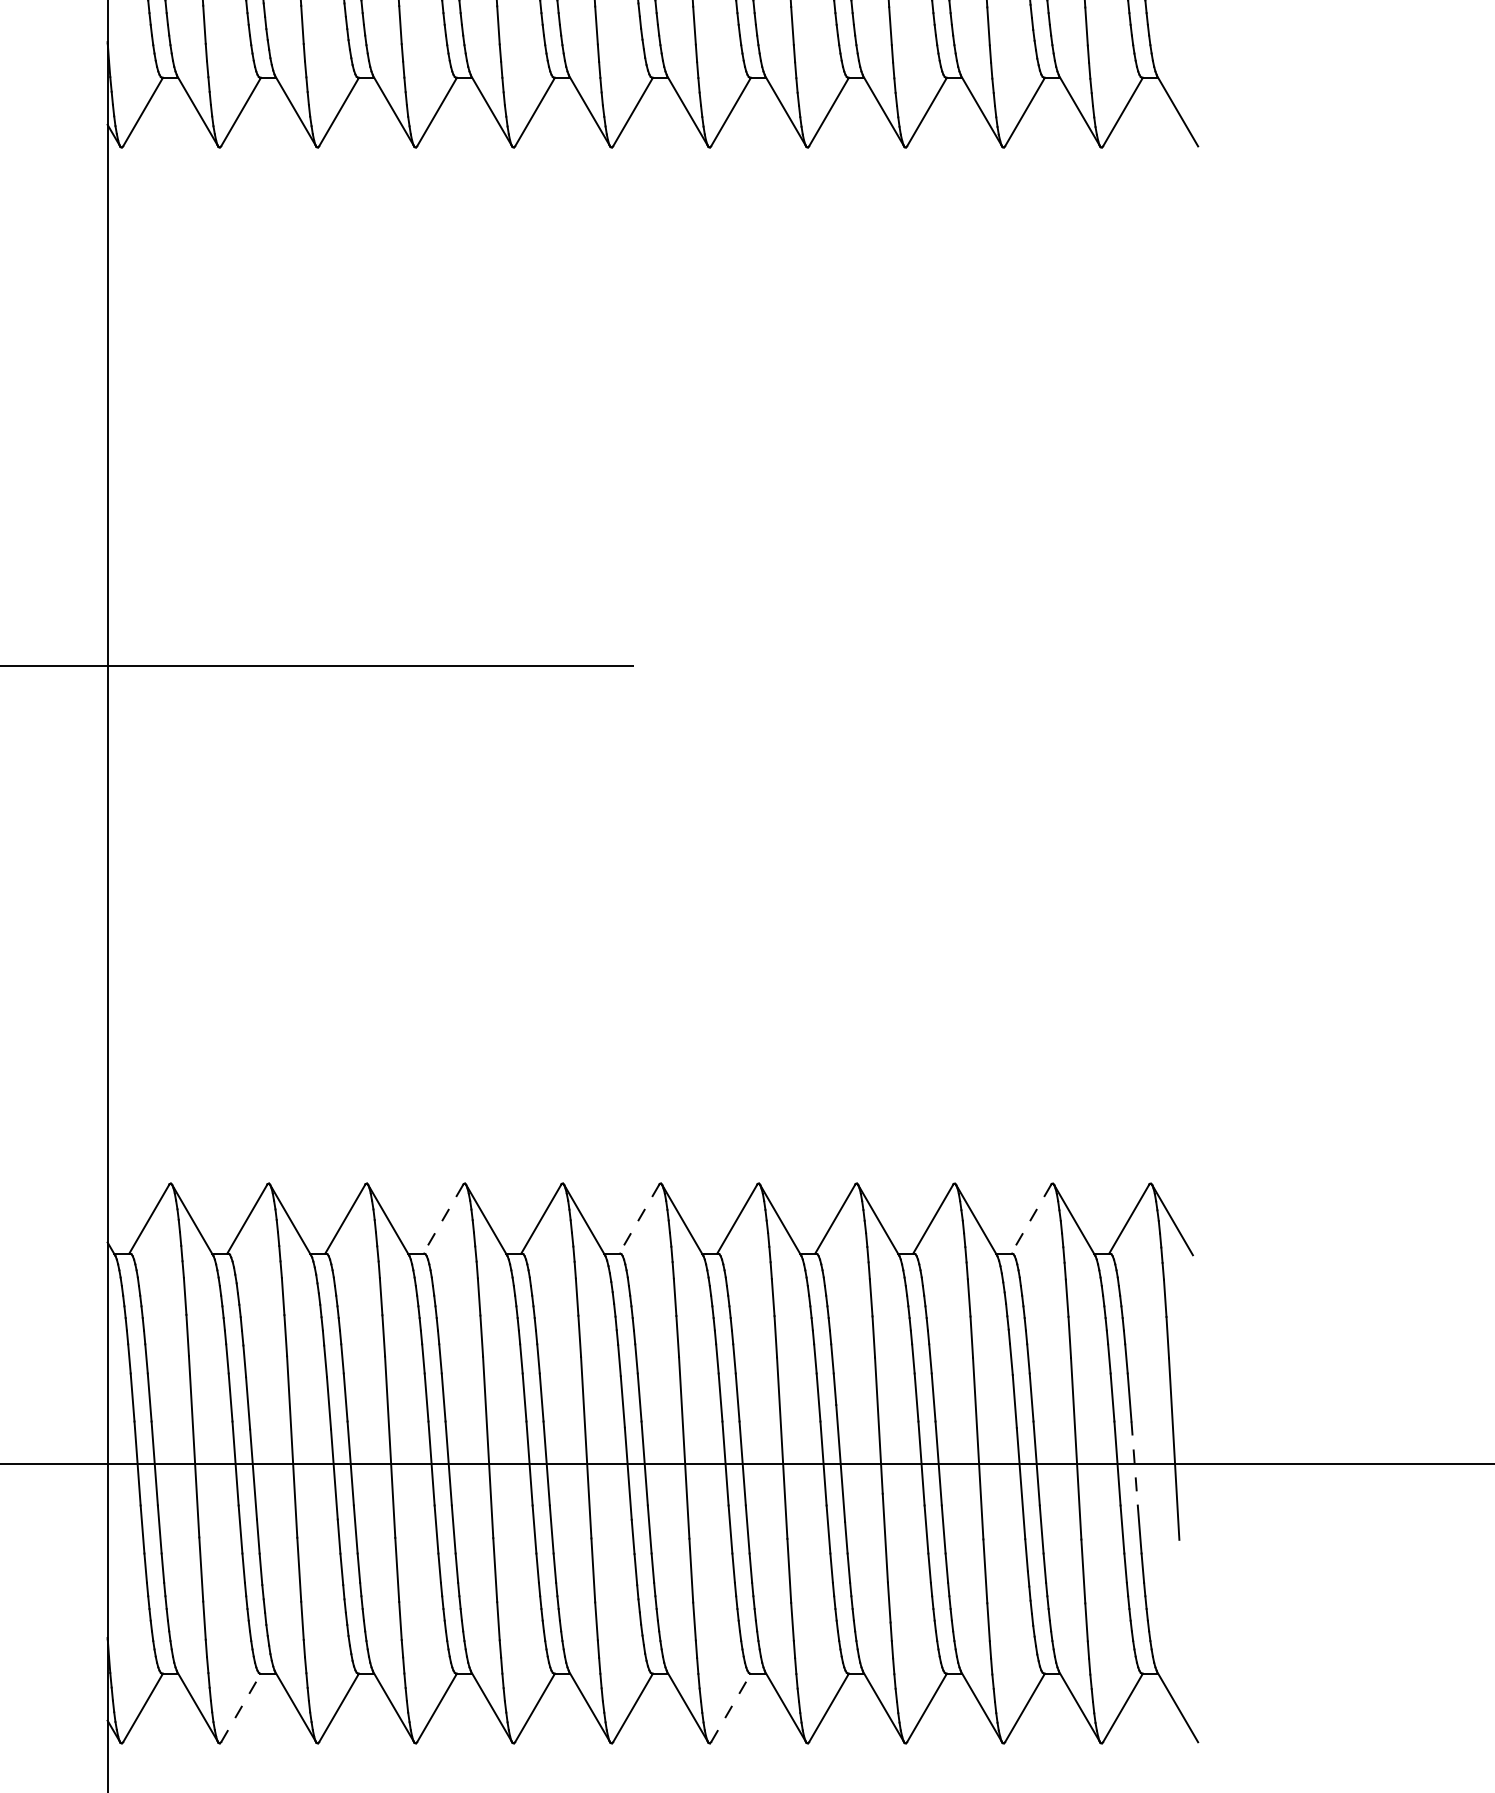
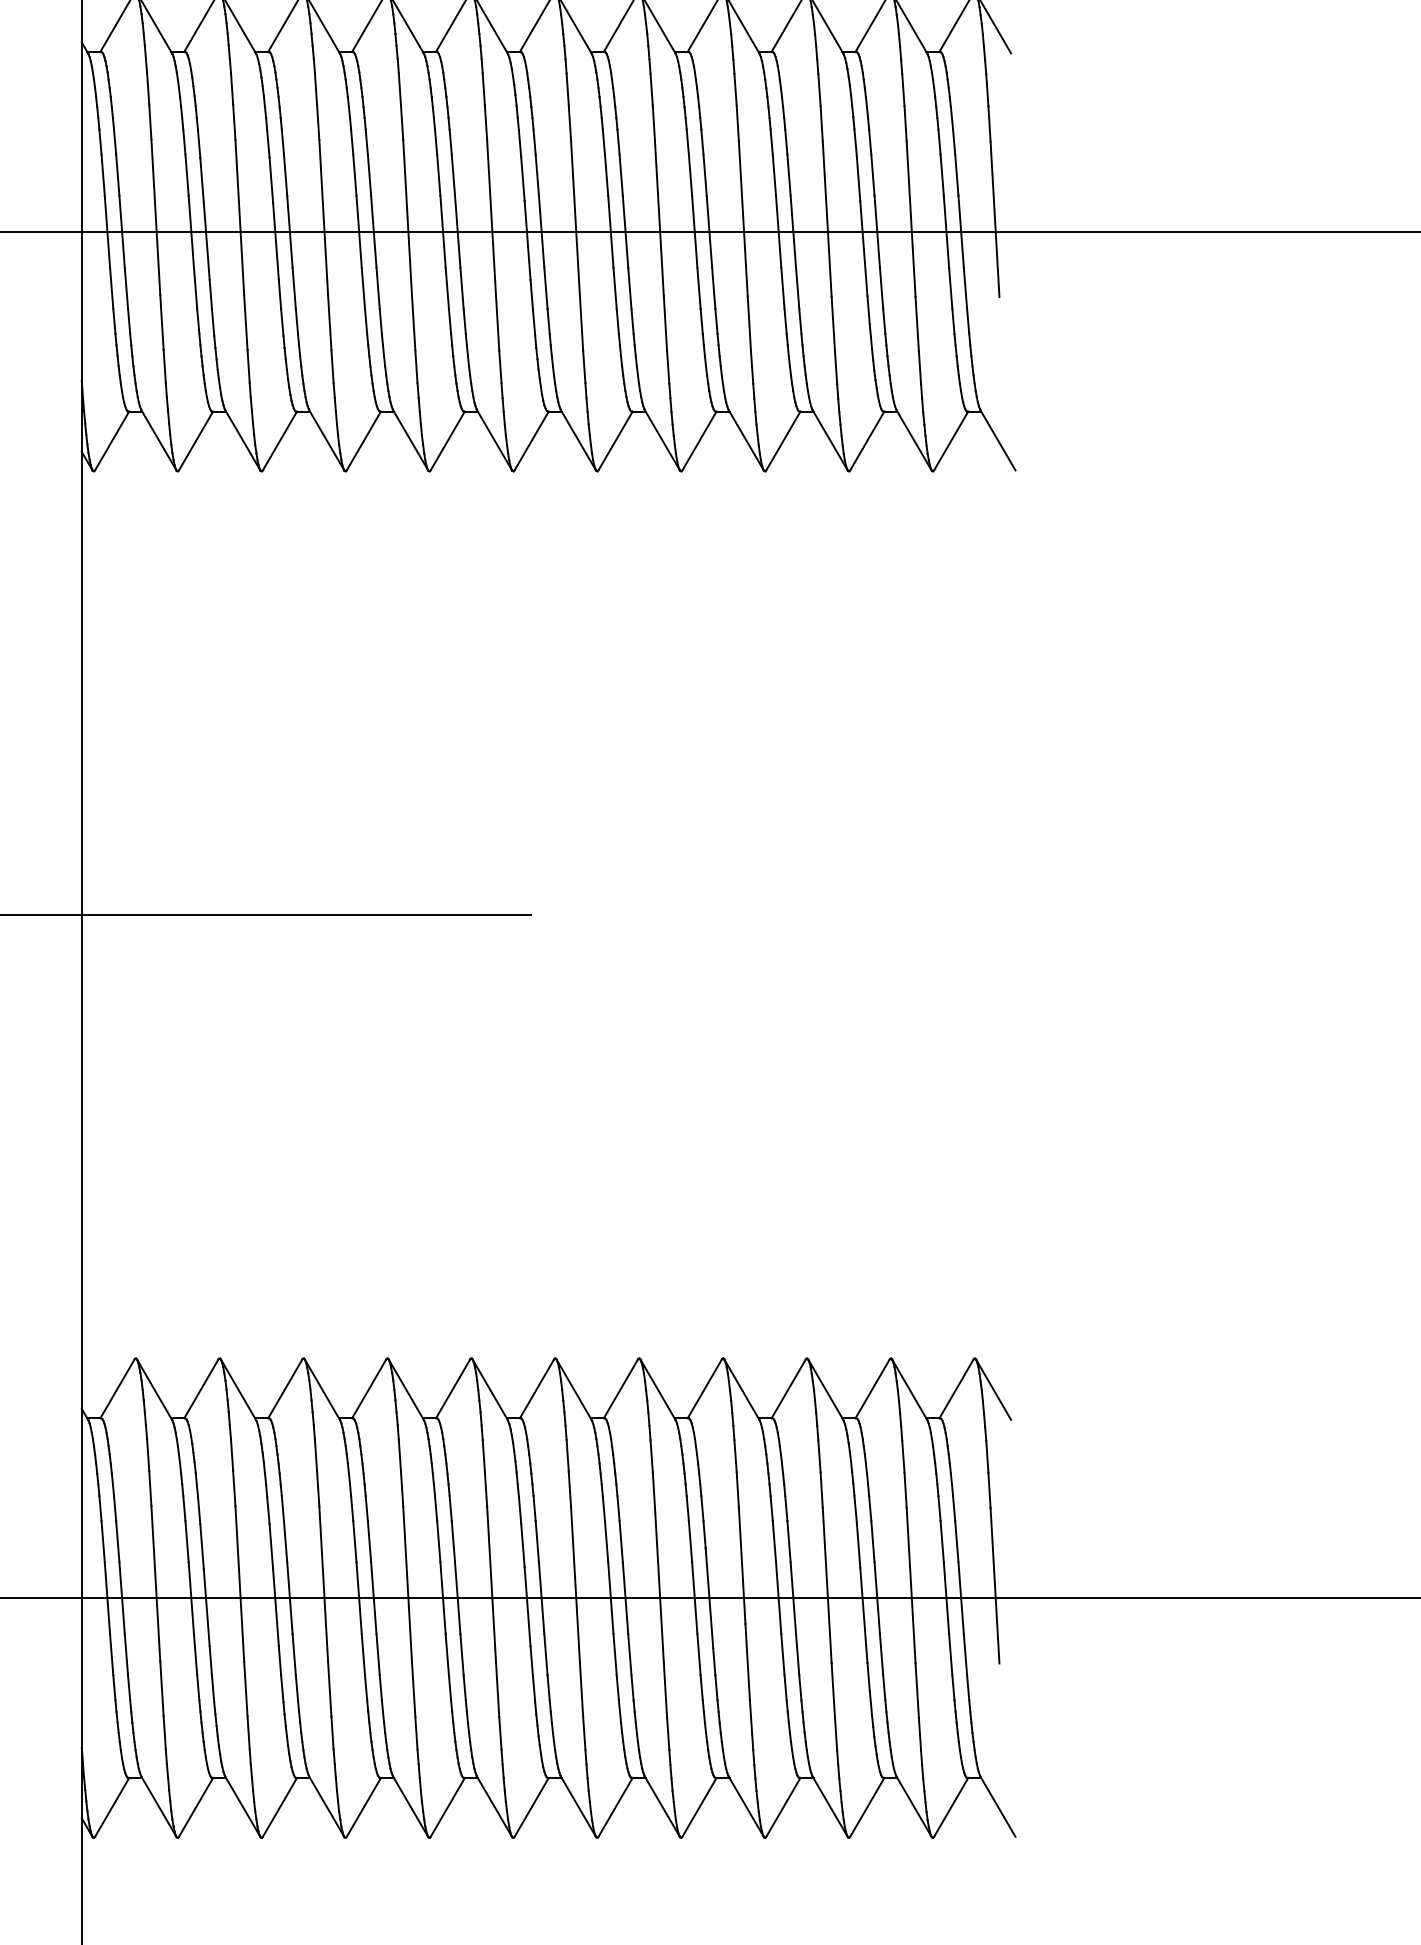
line: (442, 1219) -> (368, 1389), dashed -> solid
line: (638, 1219) -> (536, 1389), dashed -> solid
line: (1031, 1219) -> (872, 1389), dashed -> solid
line: (1135, 1463) -> (961, 1598), dashed -> solid
line: (241, 1706) -> (196, 1806), dashed -> solid
line: (730, 1706) -> (615, 1806), dashed -> solid

